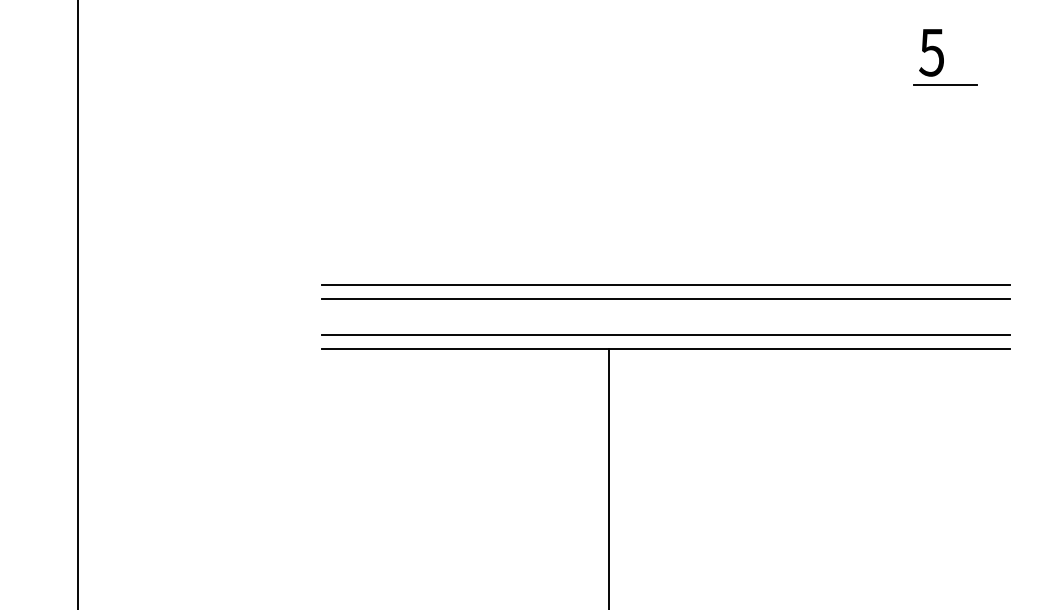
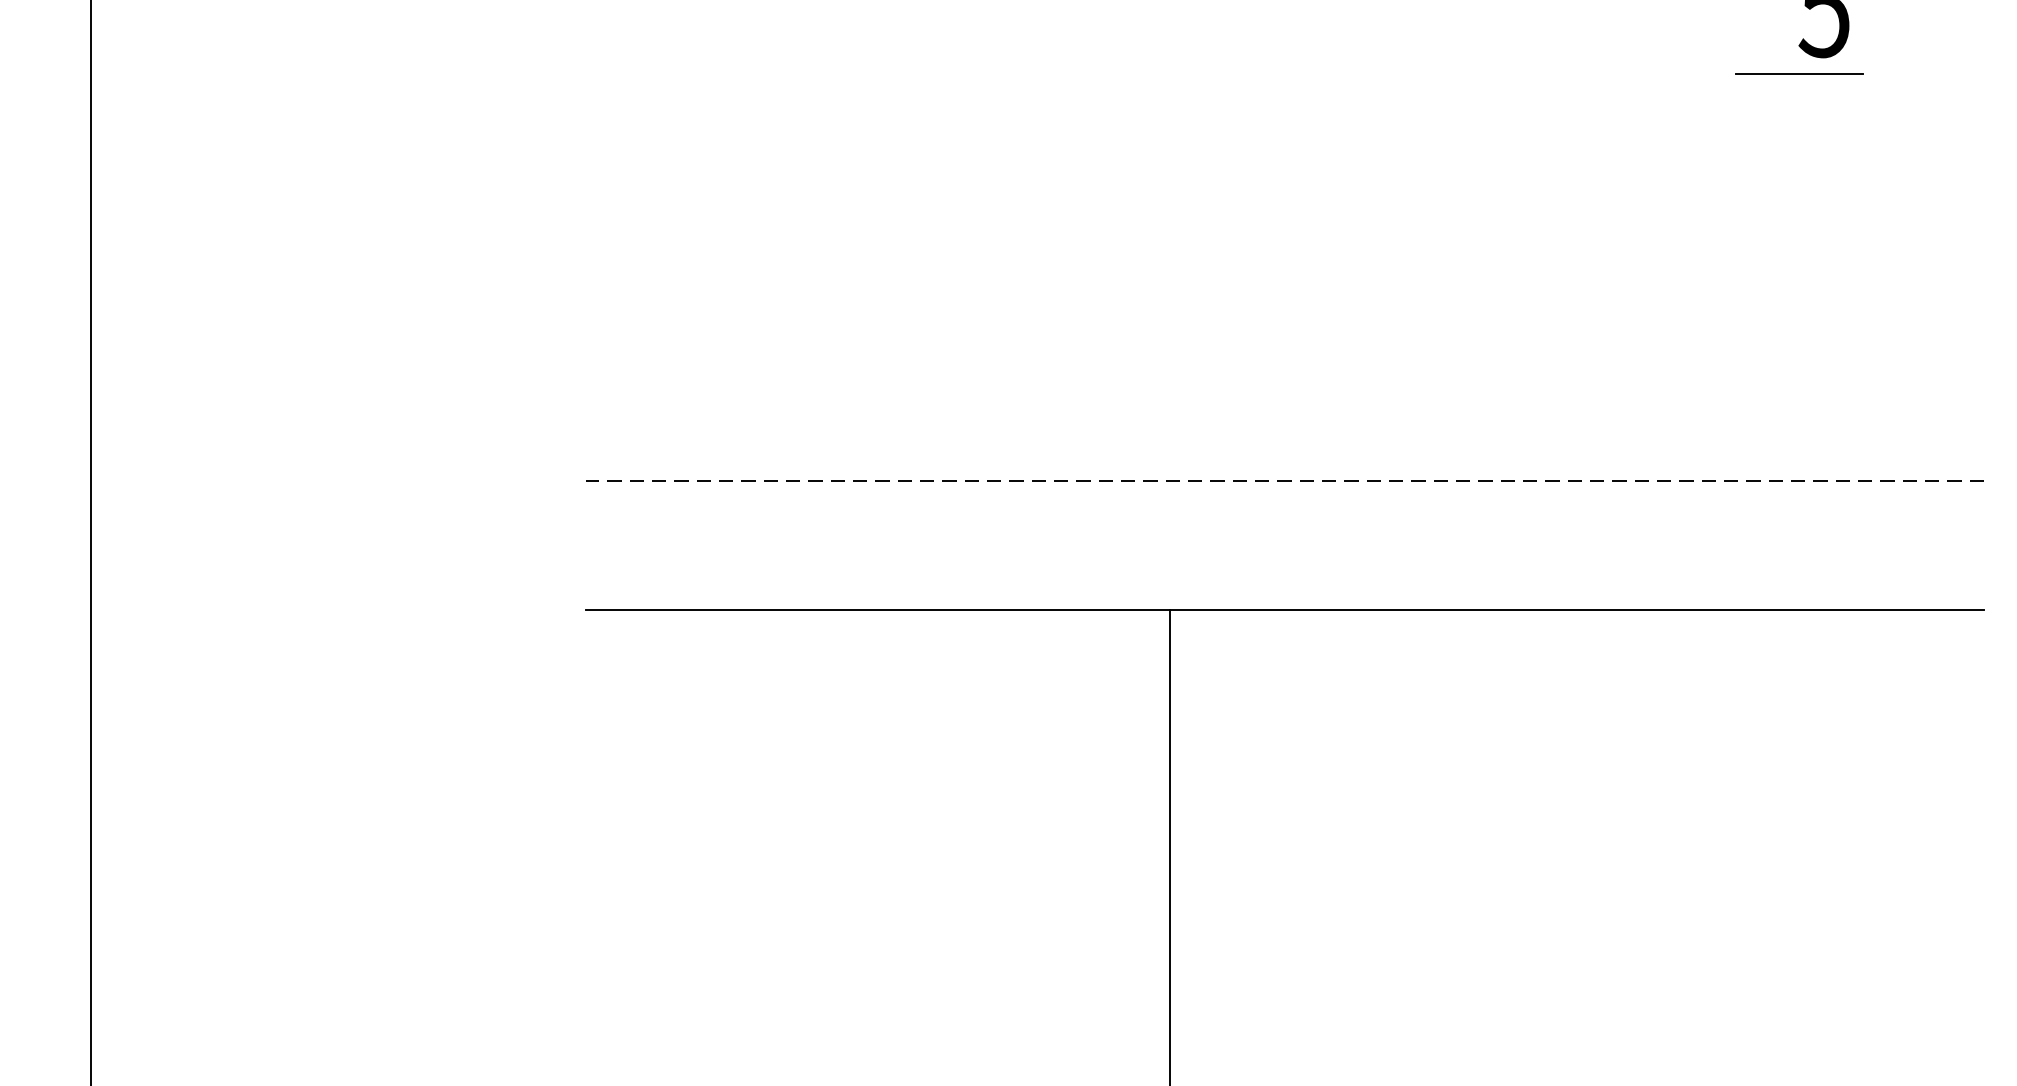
line: (945, 84) -> (1799, 73), moved
line: (665, 285) -> (1283, 482), solid -> dashed
line: (665, 298) -> (1283, 508), removed
line: (665, 335) -> (1283, 583), removed

